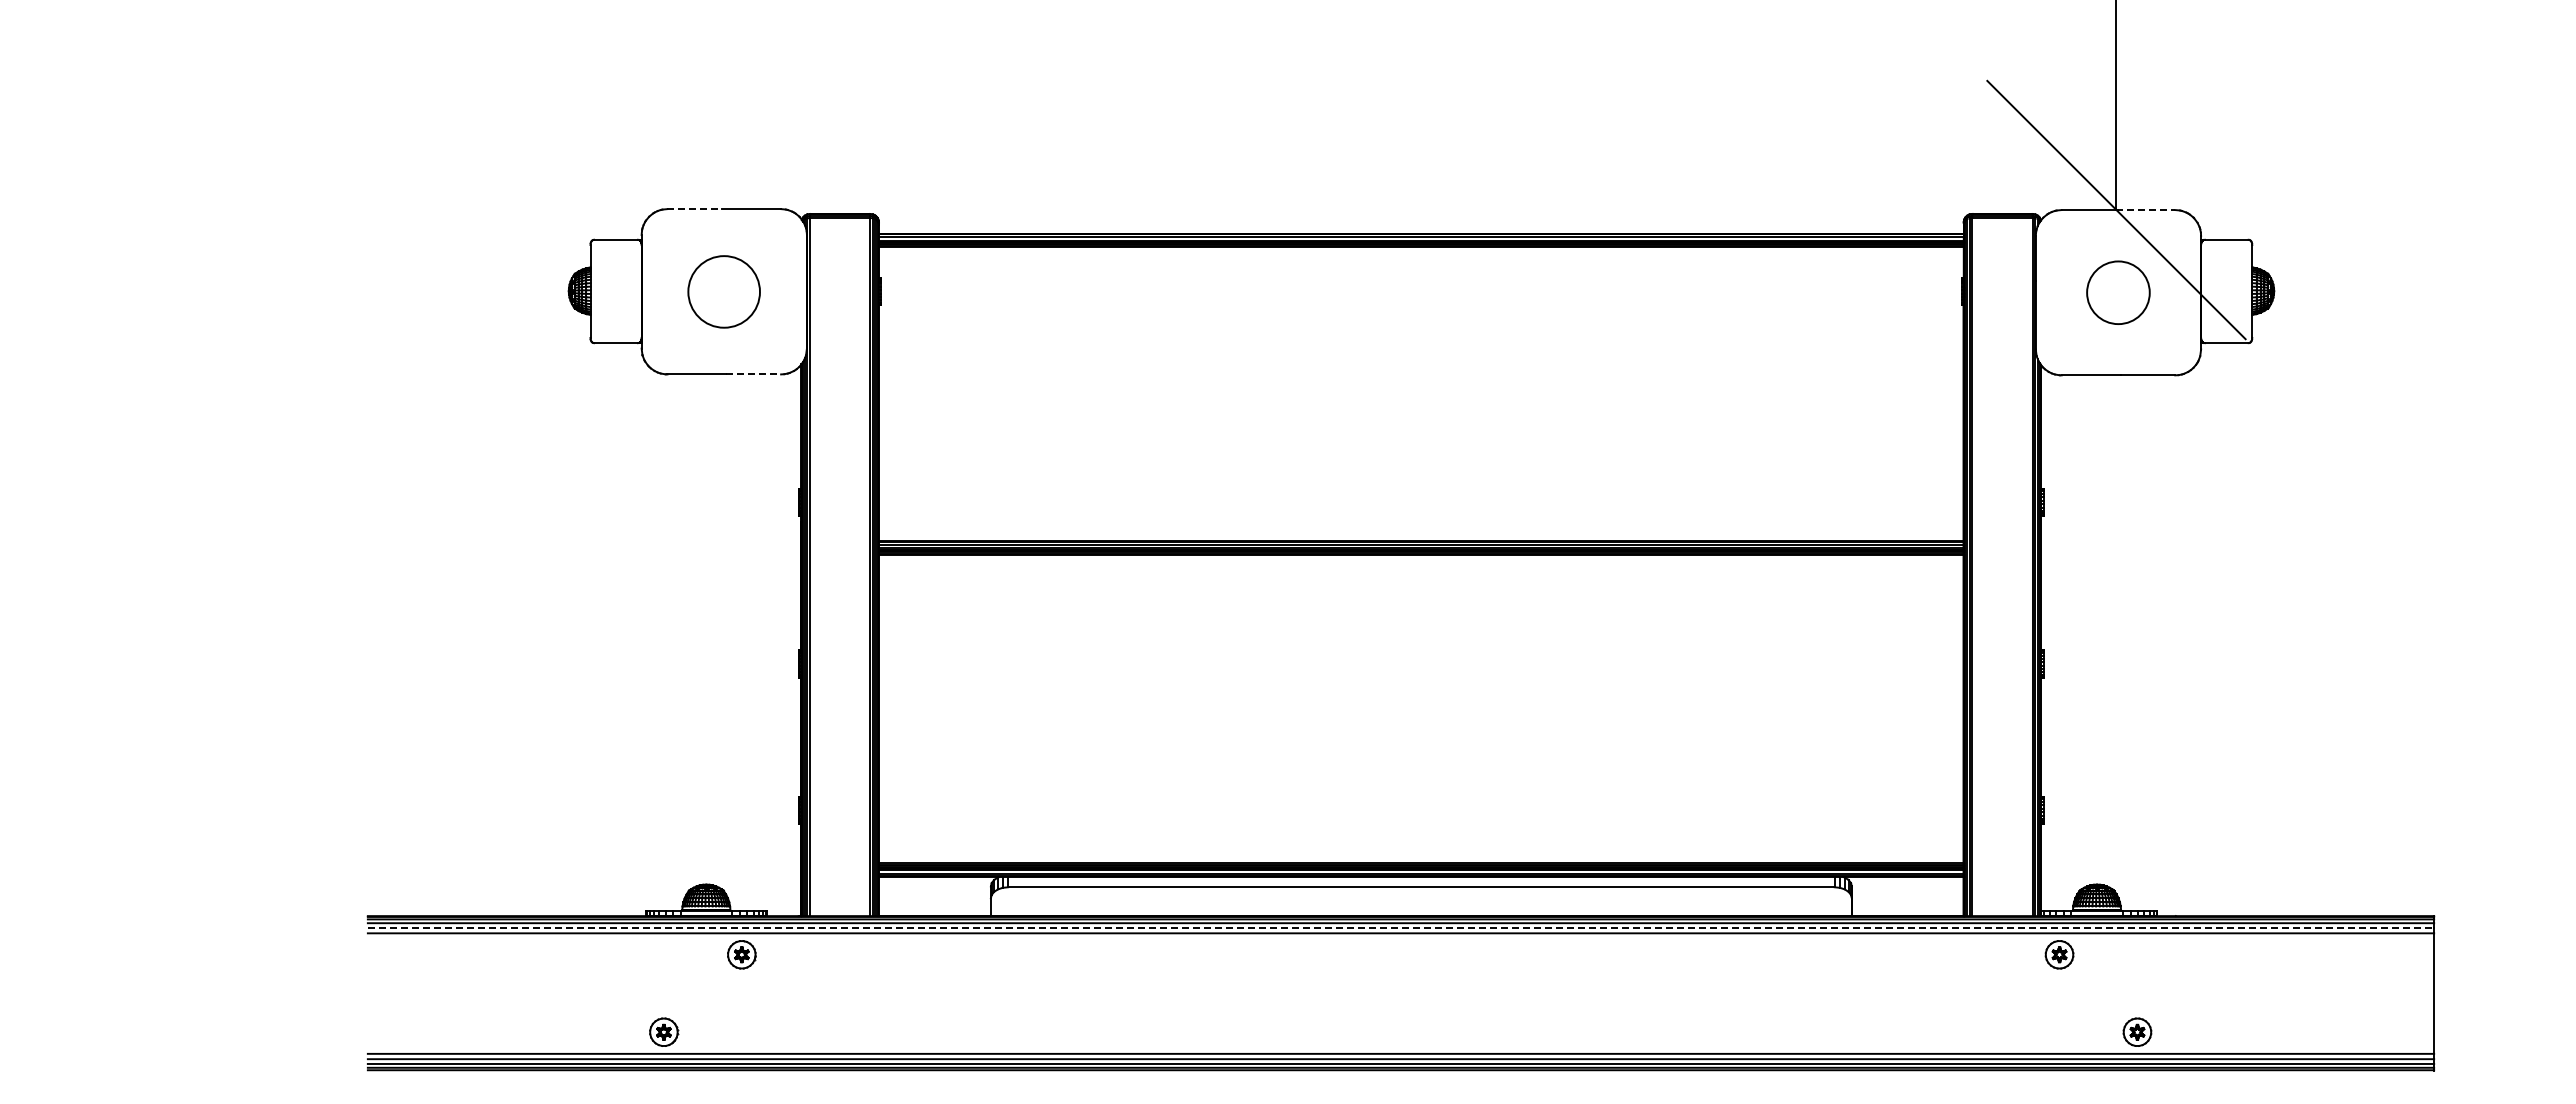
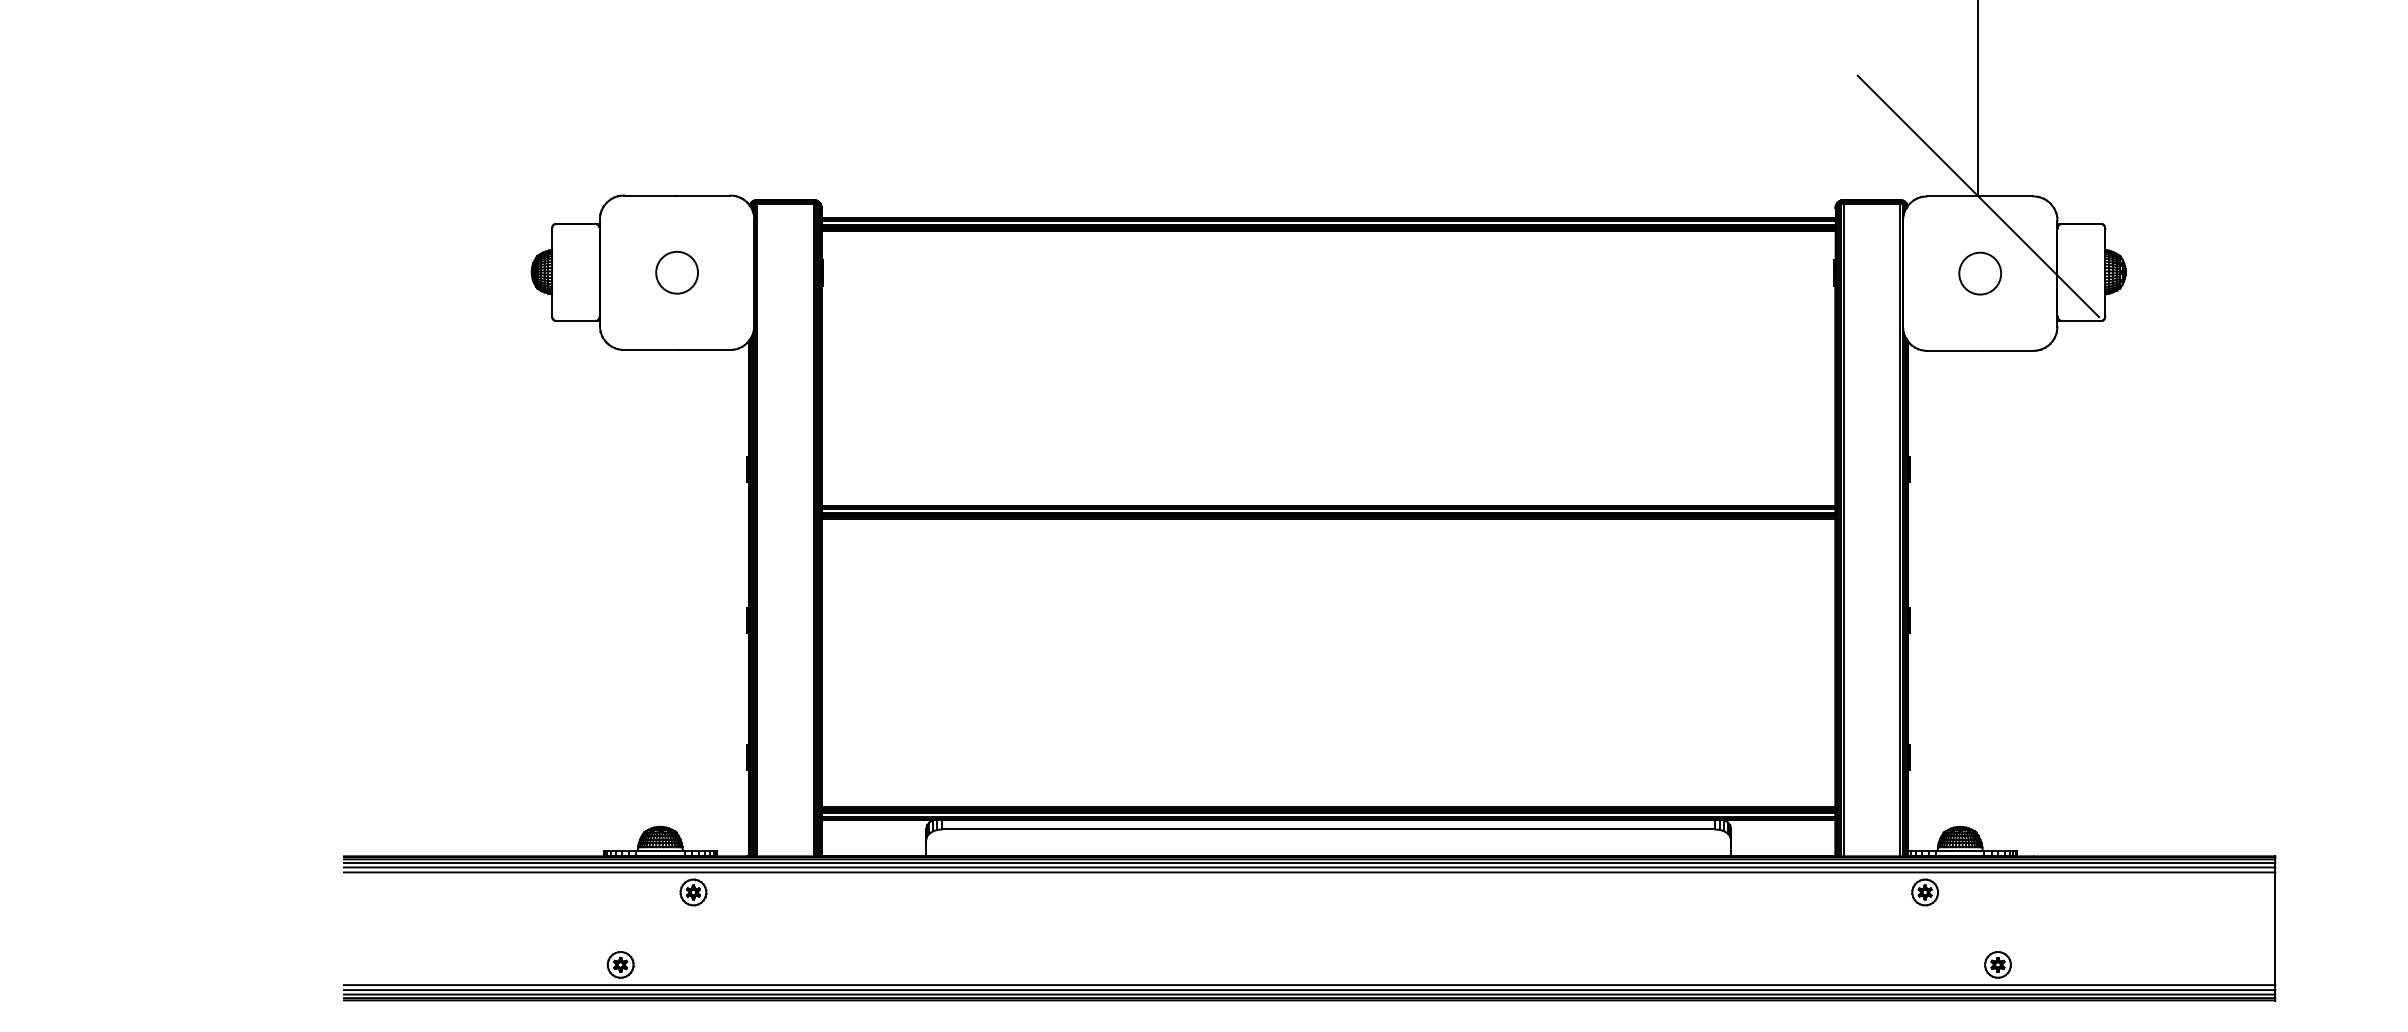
line: (695, 209) -> (650, 195), dashed -> solid
line: (2146, 210) -> (2006, 196), dashed -> solid
circle: (724, 291) -> (677, 272), size x0.62
circle: (2118, 292) -> (1980, 273), size x0.71
line: (754, 374) -> (705, 350), dashed -> solid
line: (1401, 928) -> (1310, 867), dashed -> solid

